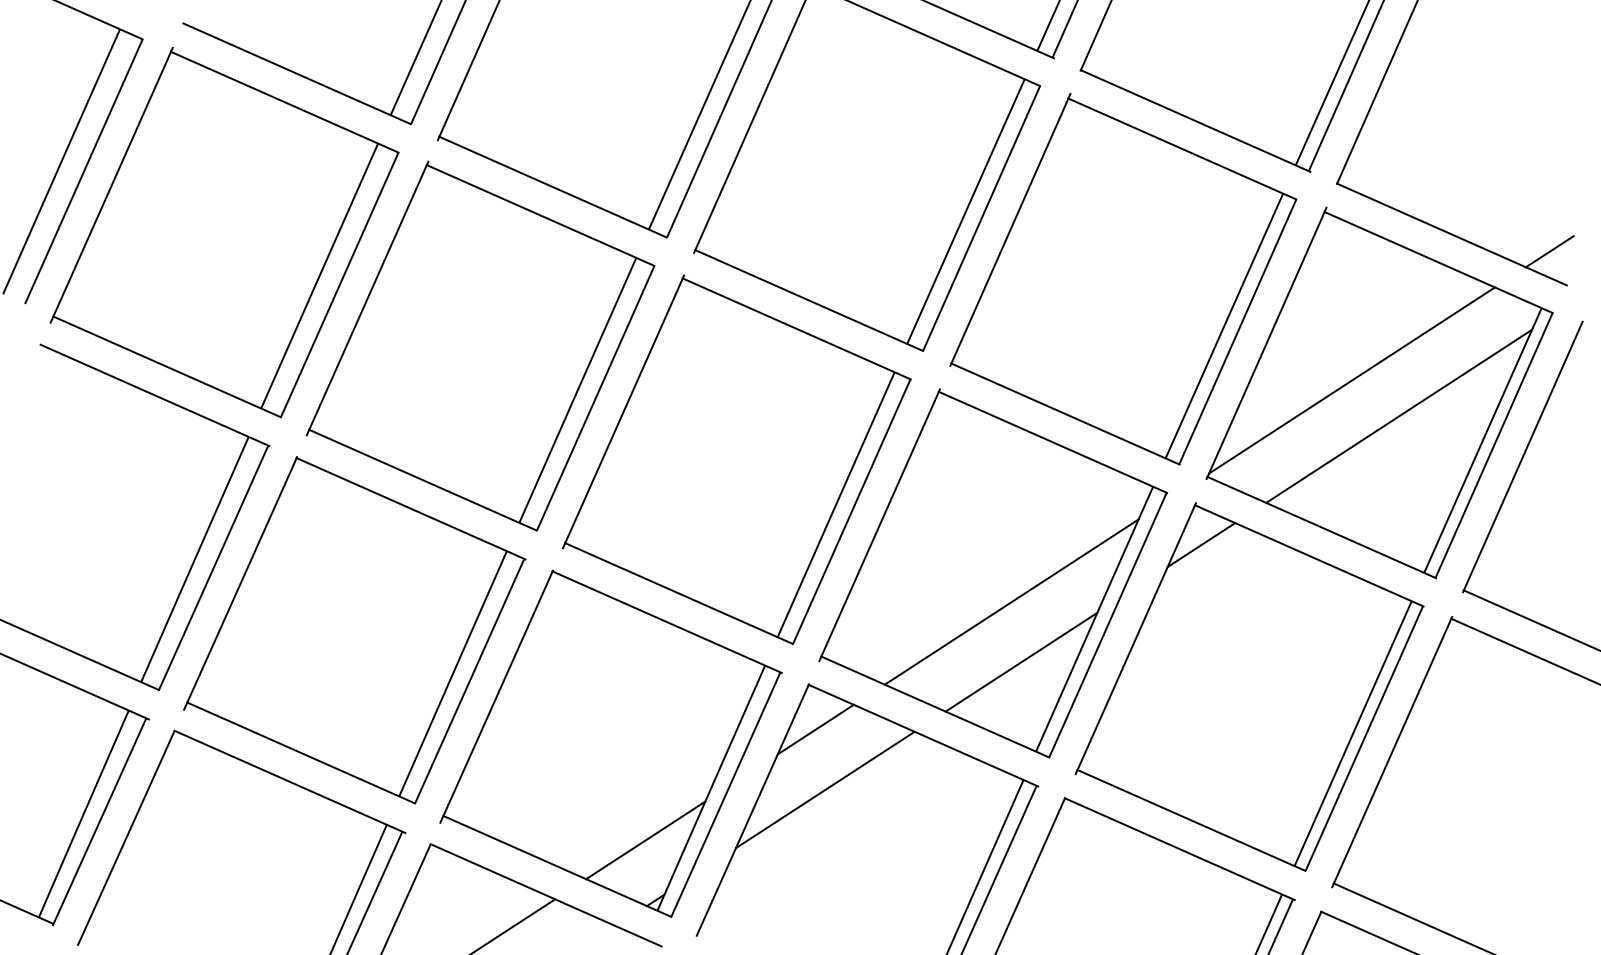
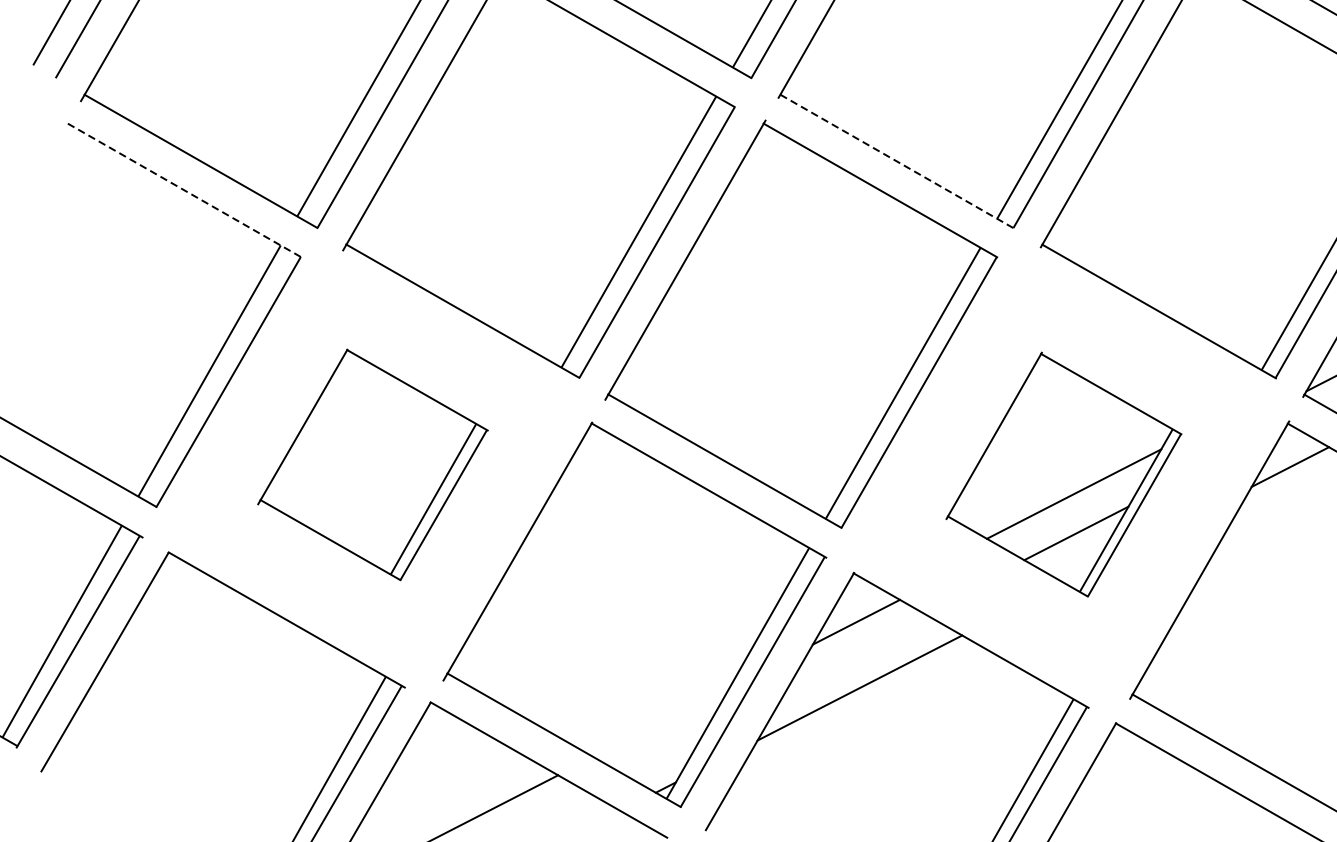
line: (809, 300) -> (897, 161), solid -> dashed
line: (155, 395) -> (185, 190), solid -> dashed
part: (993, 573) -> (1064, 474), size x0.6
part: (354, 630) -> (372, 464), size x0.6
line: (645, 840) -> (661, 722), removed

